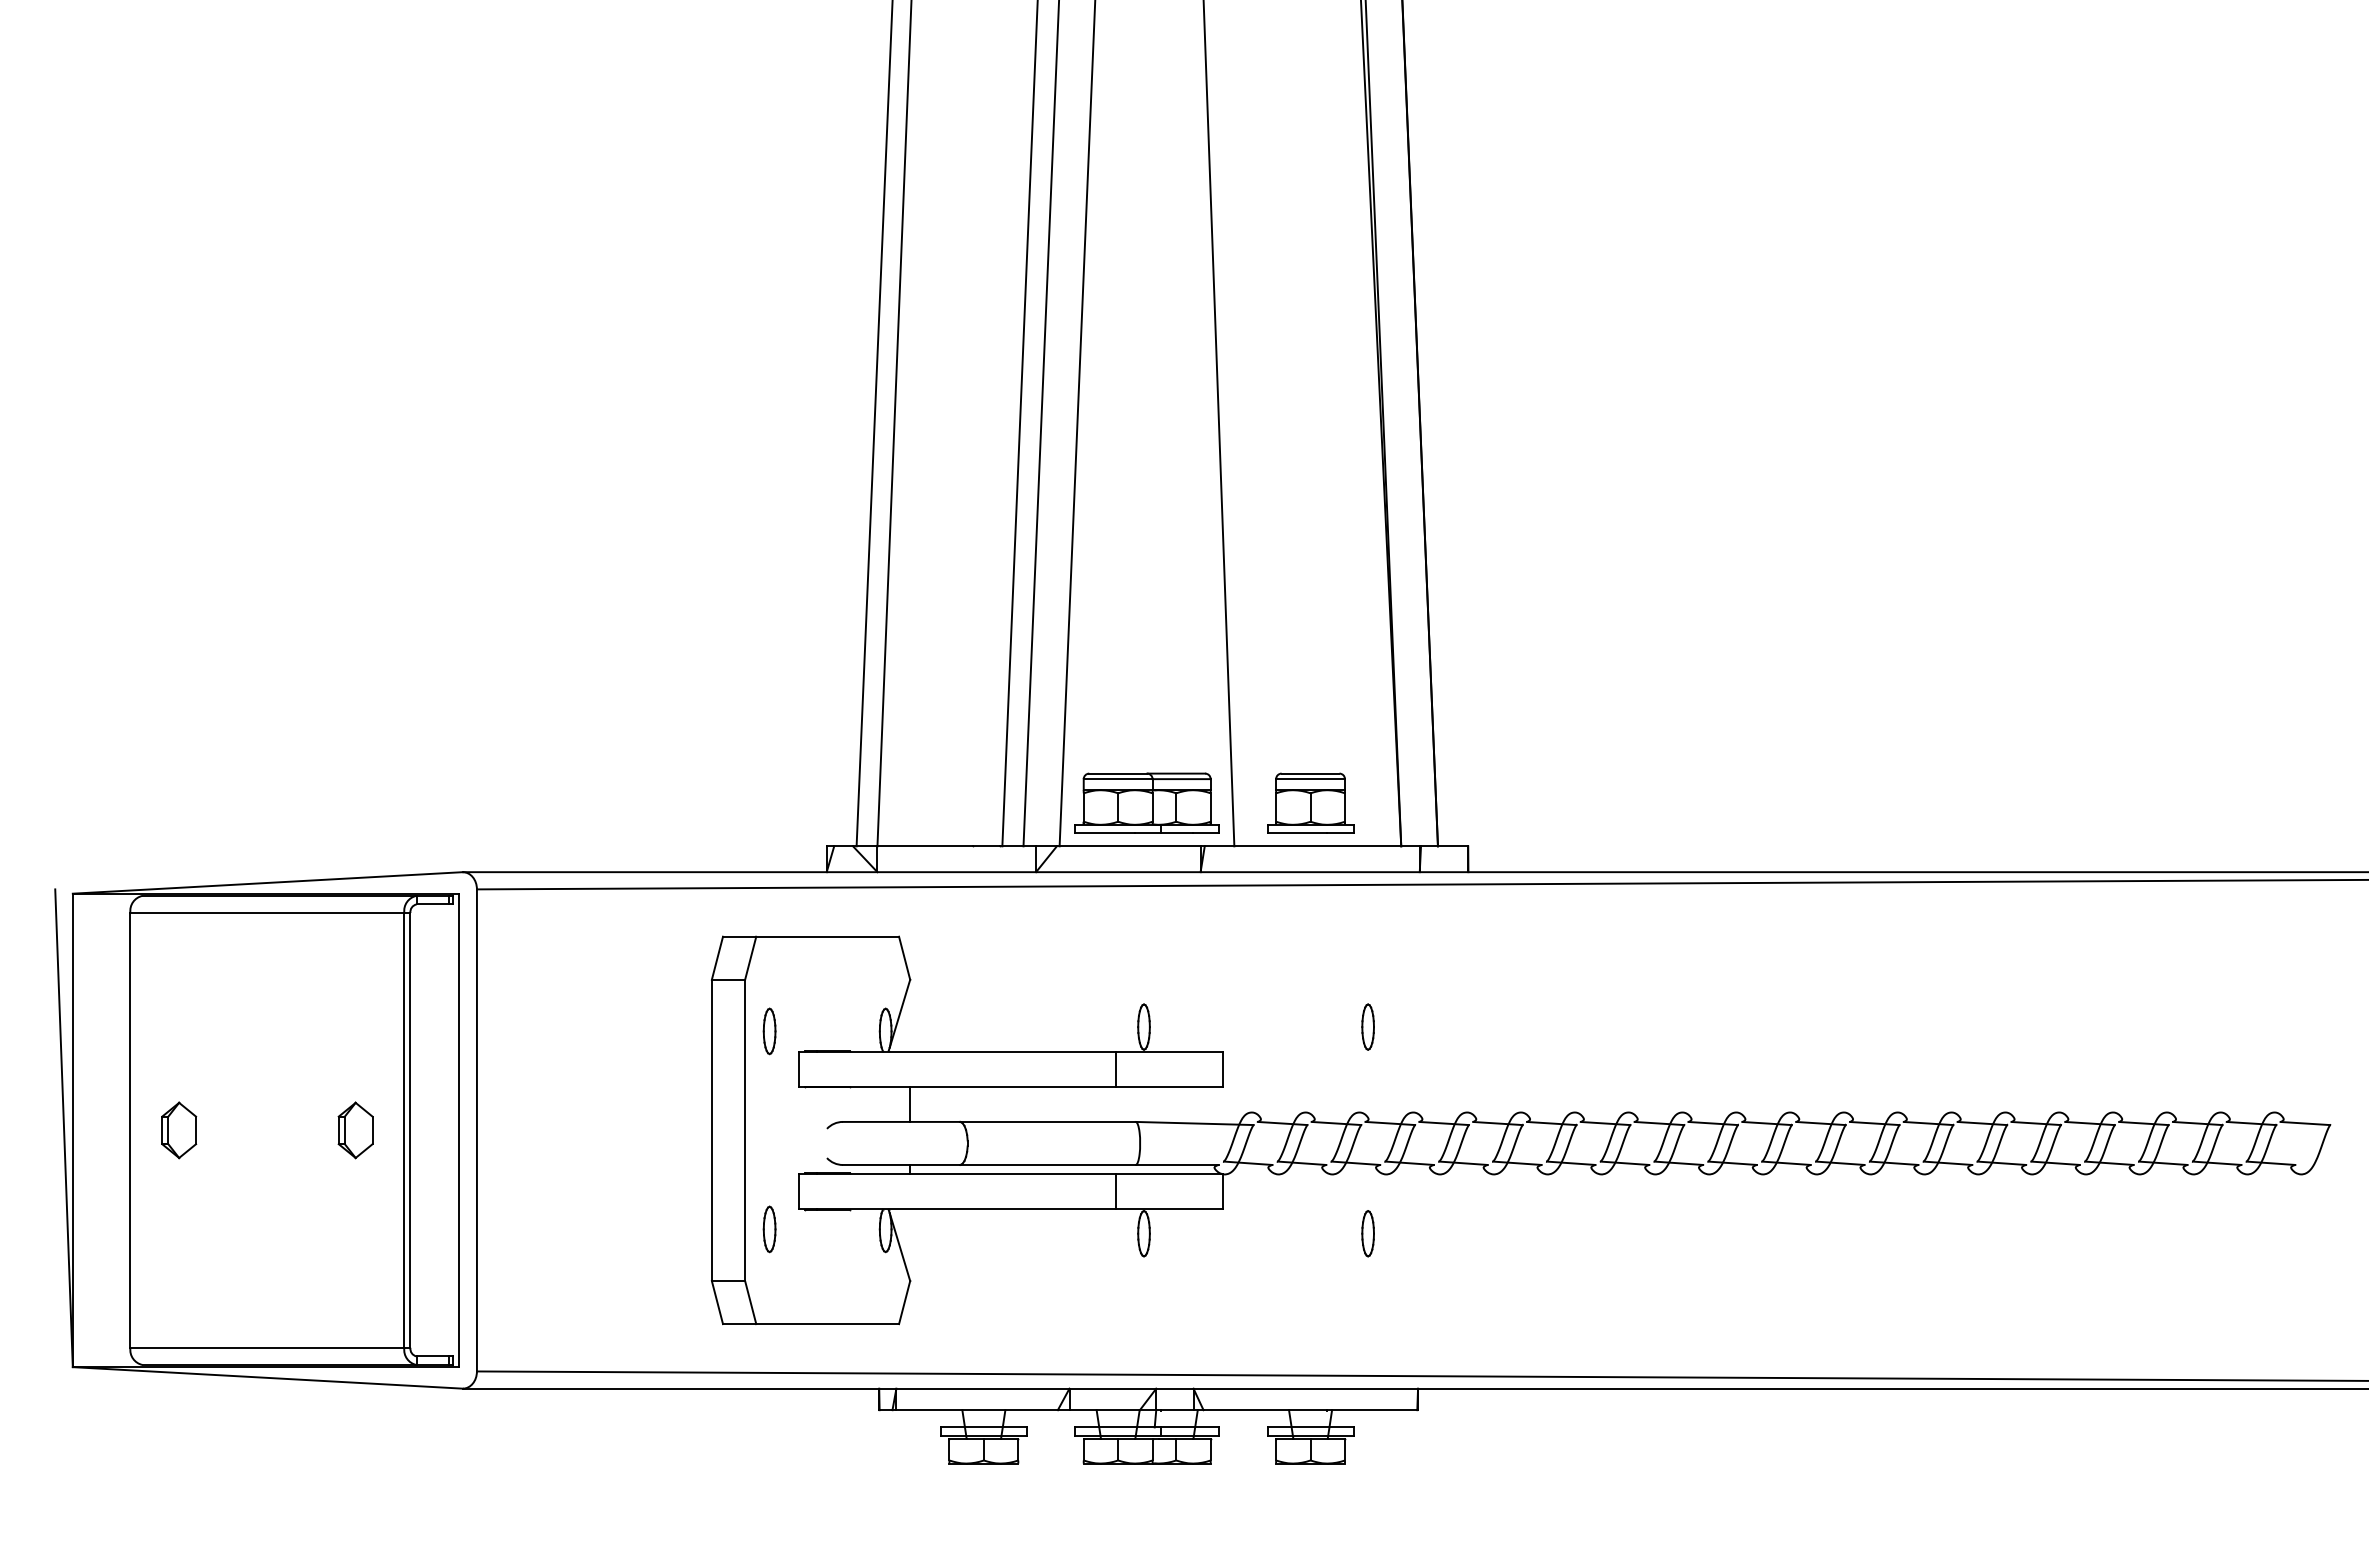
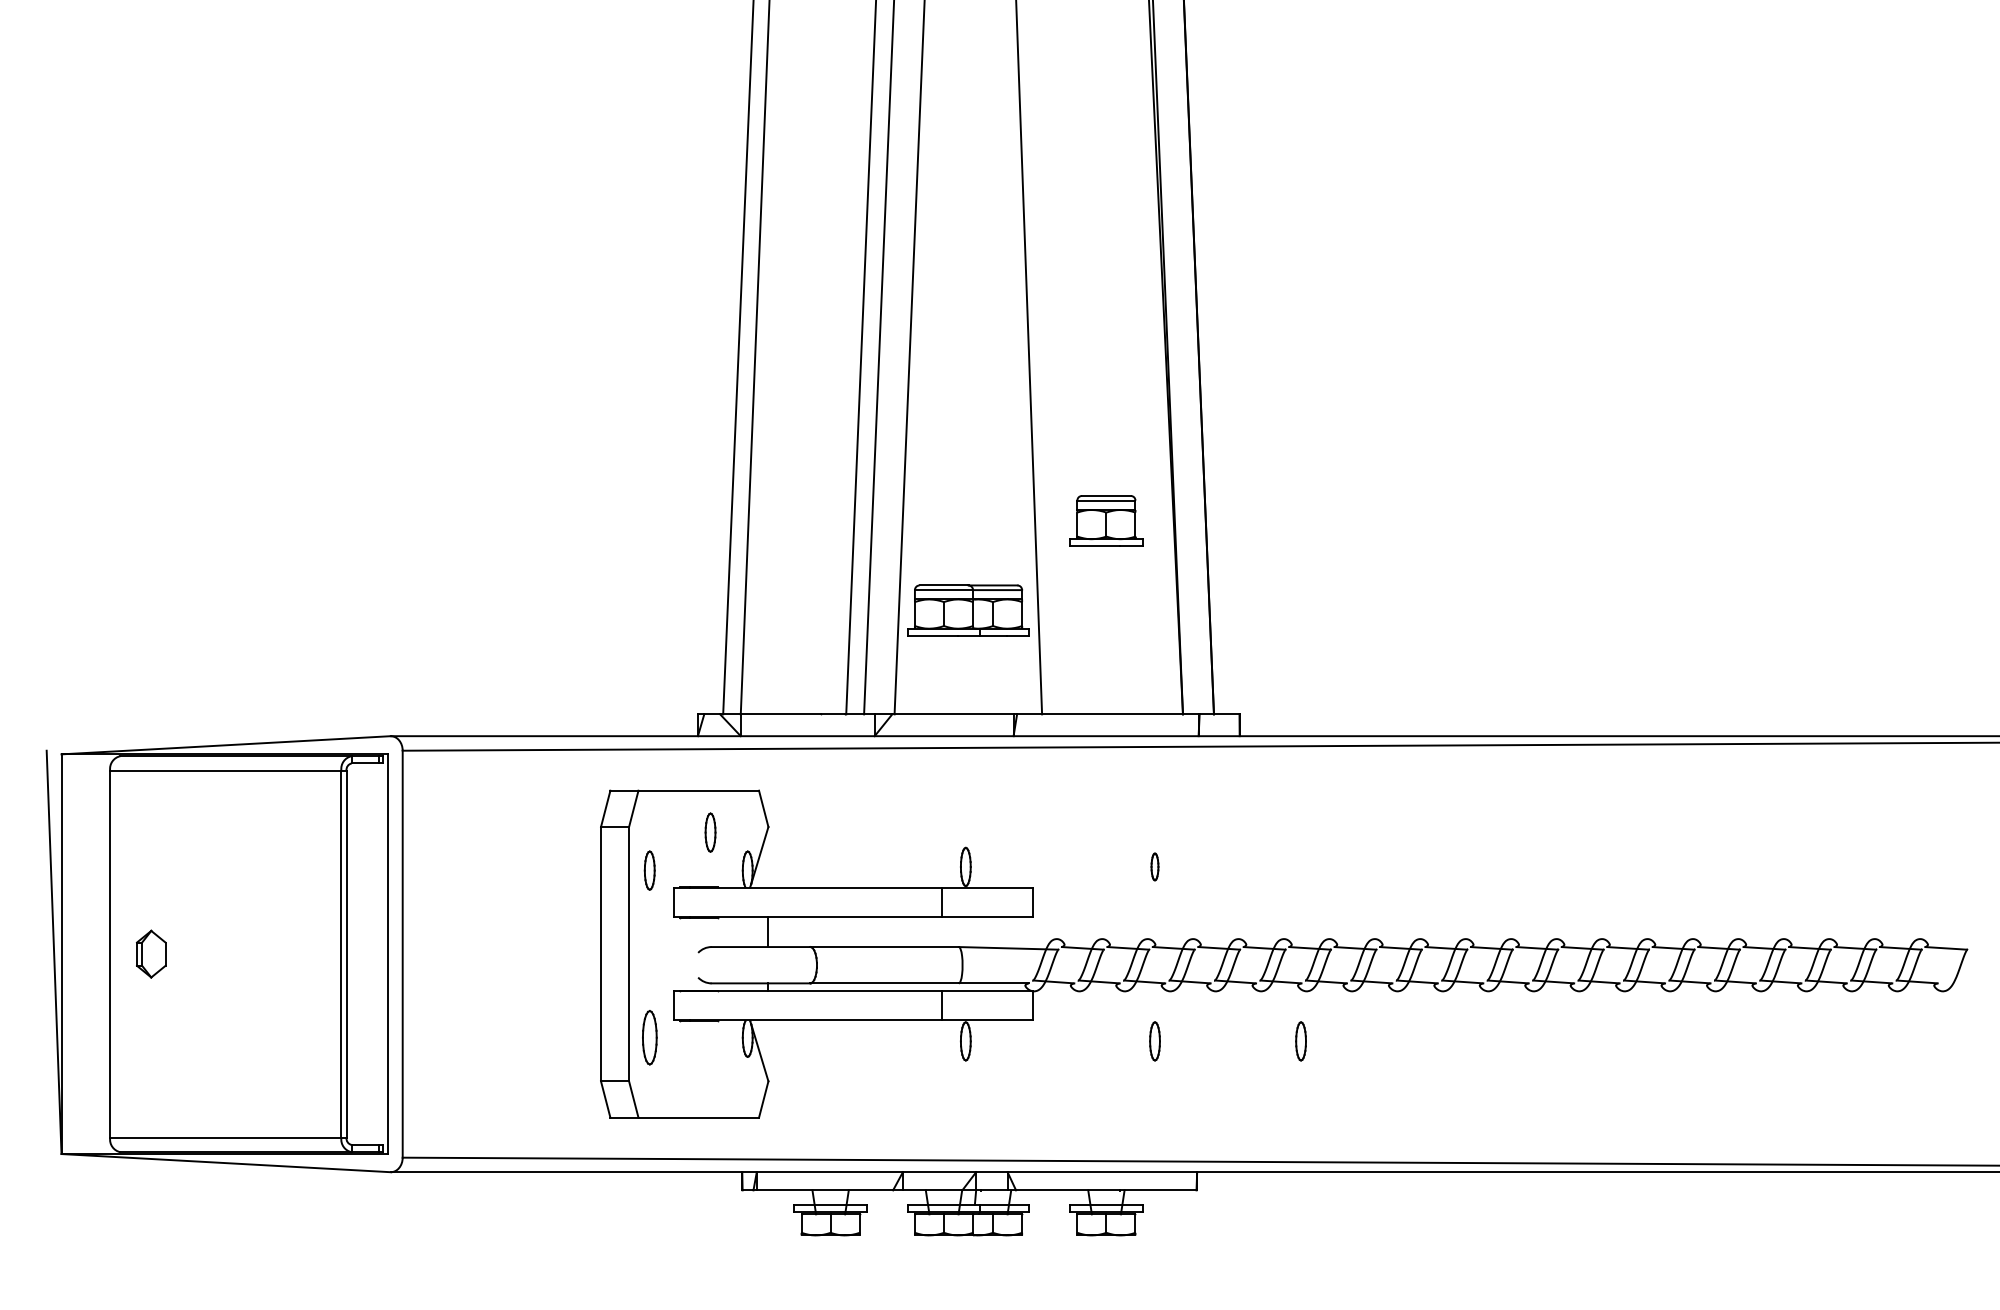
part: (1146, 802) -> (967, 609), moved
part: (1310, 802) -> (1106, 520), moved
part: (841, 986) -> (710, 832), added
part: (1367, 1026) -> (1154, 866), size x0.7
part: (355, 1130) -> (300, 954), removed
part: (769, 1229) -> (649, 1037), size x1.4
part: (1540, 1233) -> (1300, 1041), added

